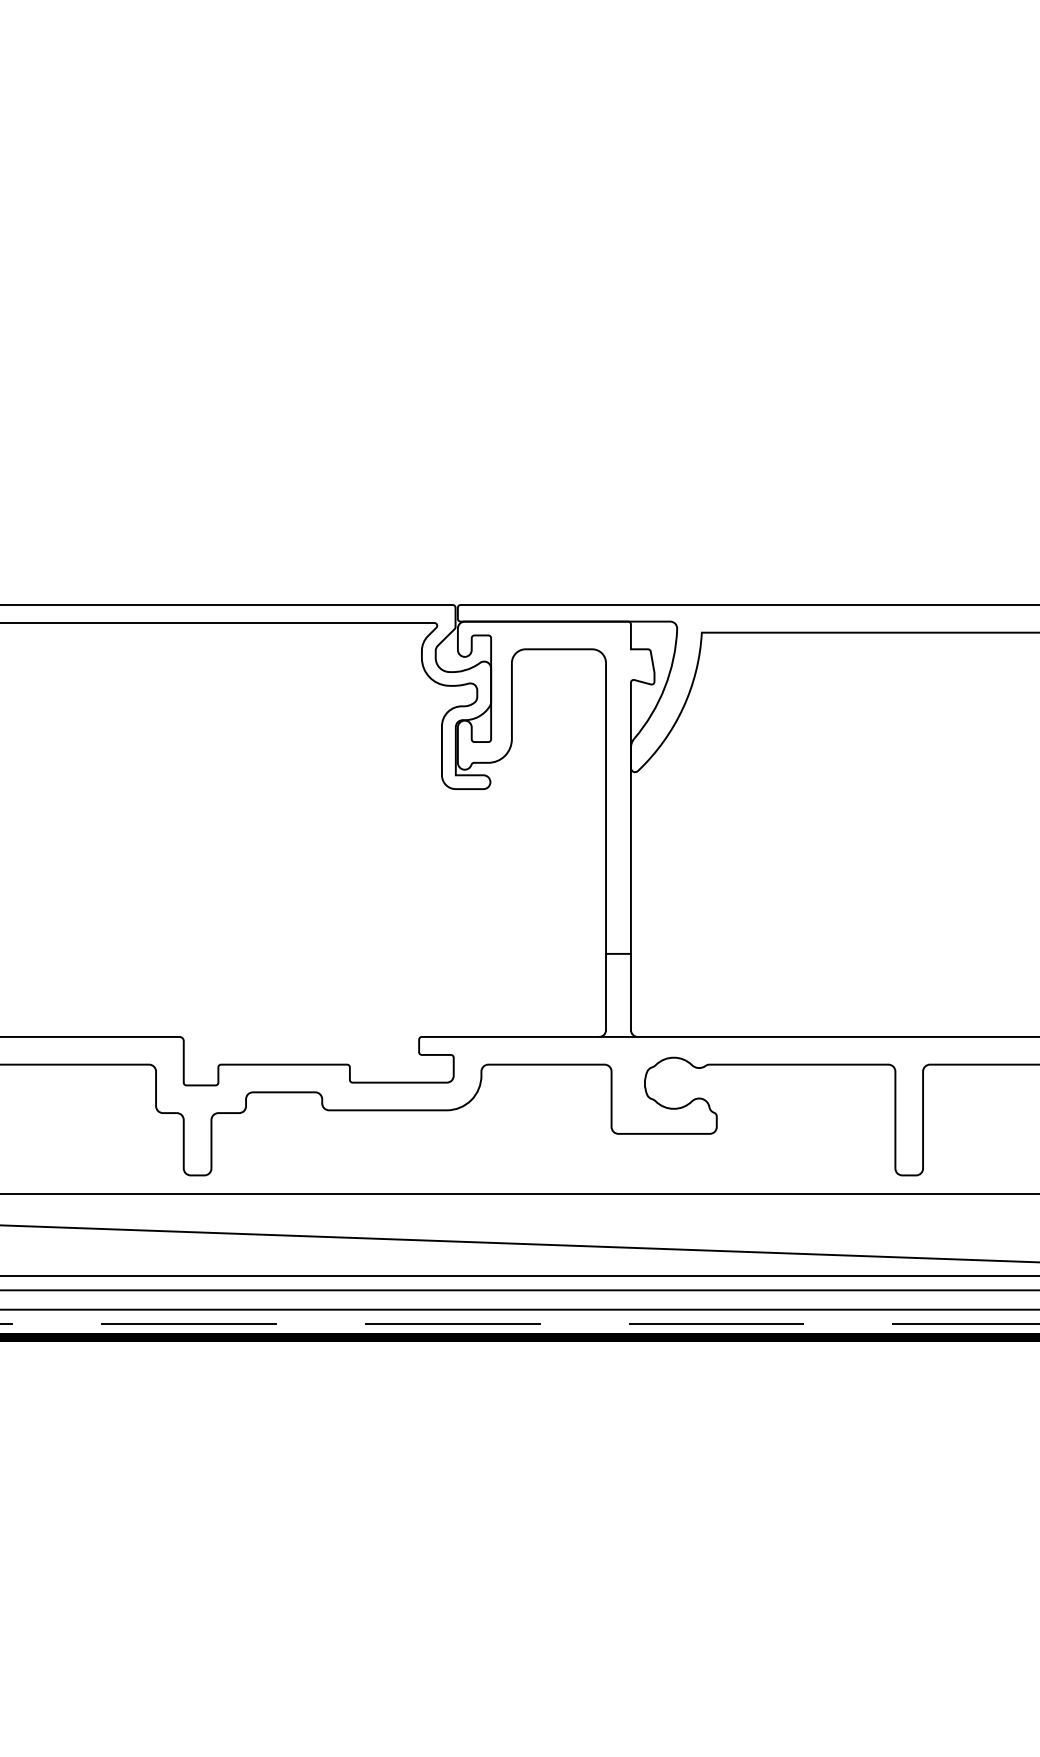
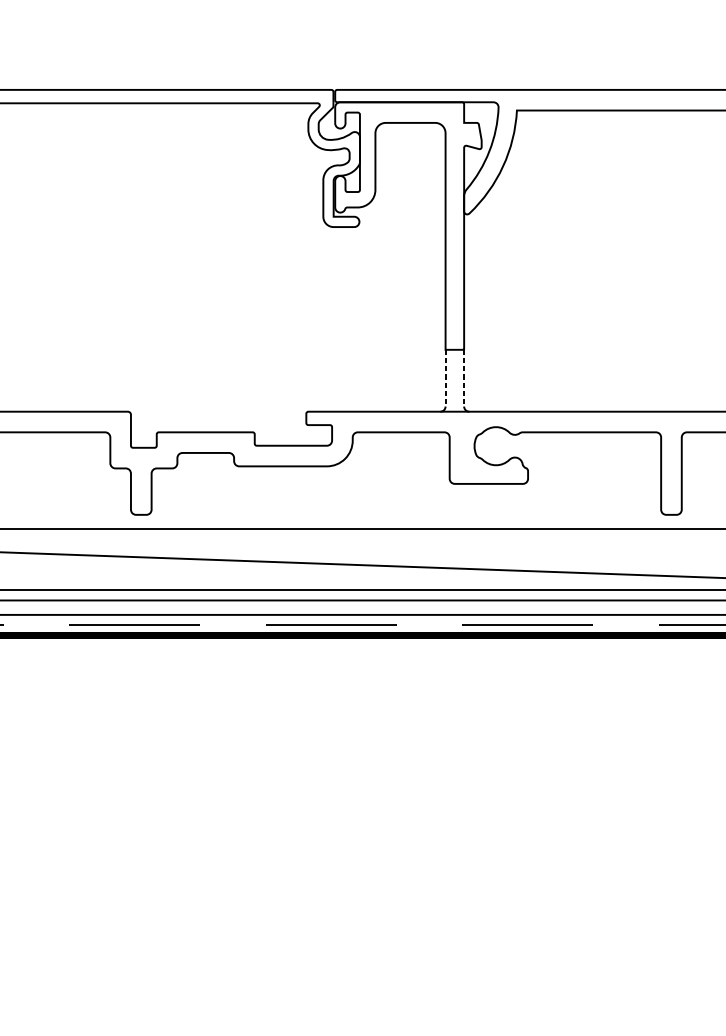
line: (606, 992) -> (445, 378), solid -> dashed
line: (630, 992) -> (463, 378), solid -> dashed

